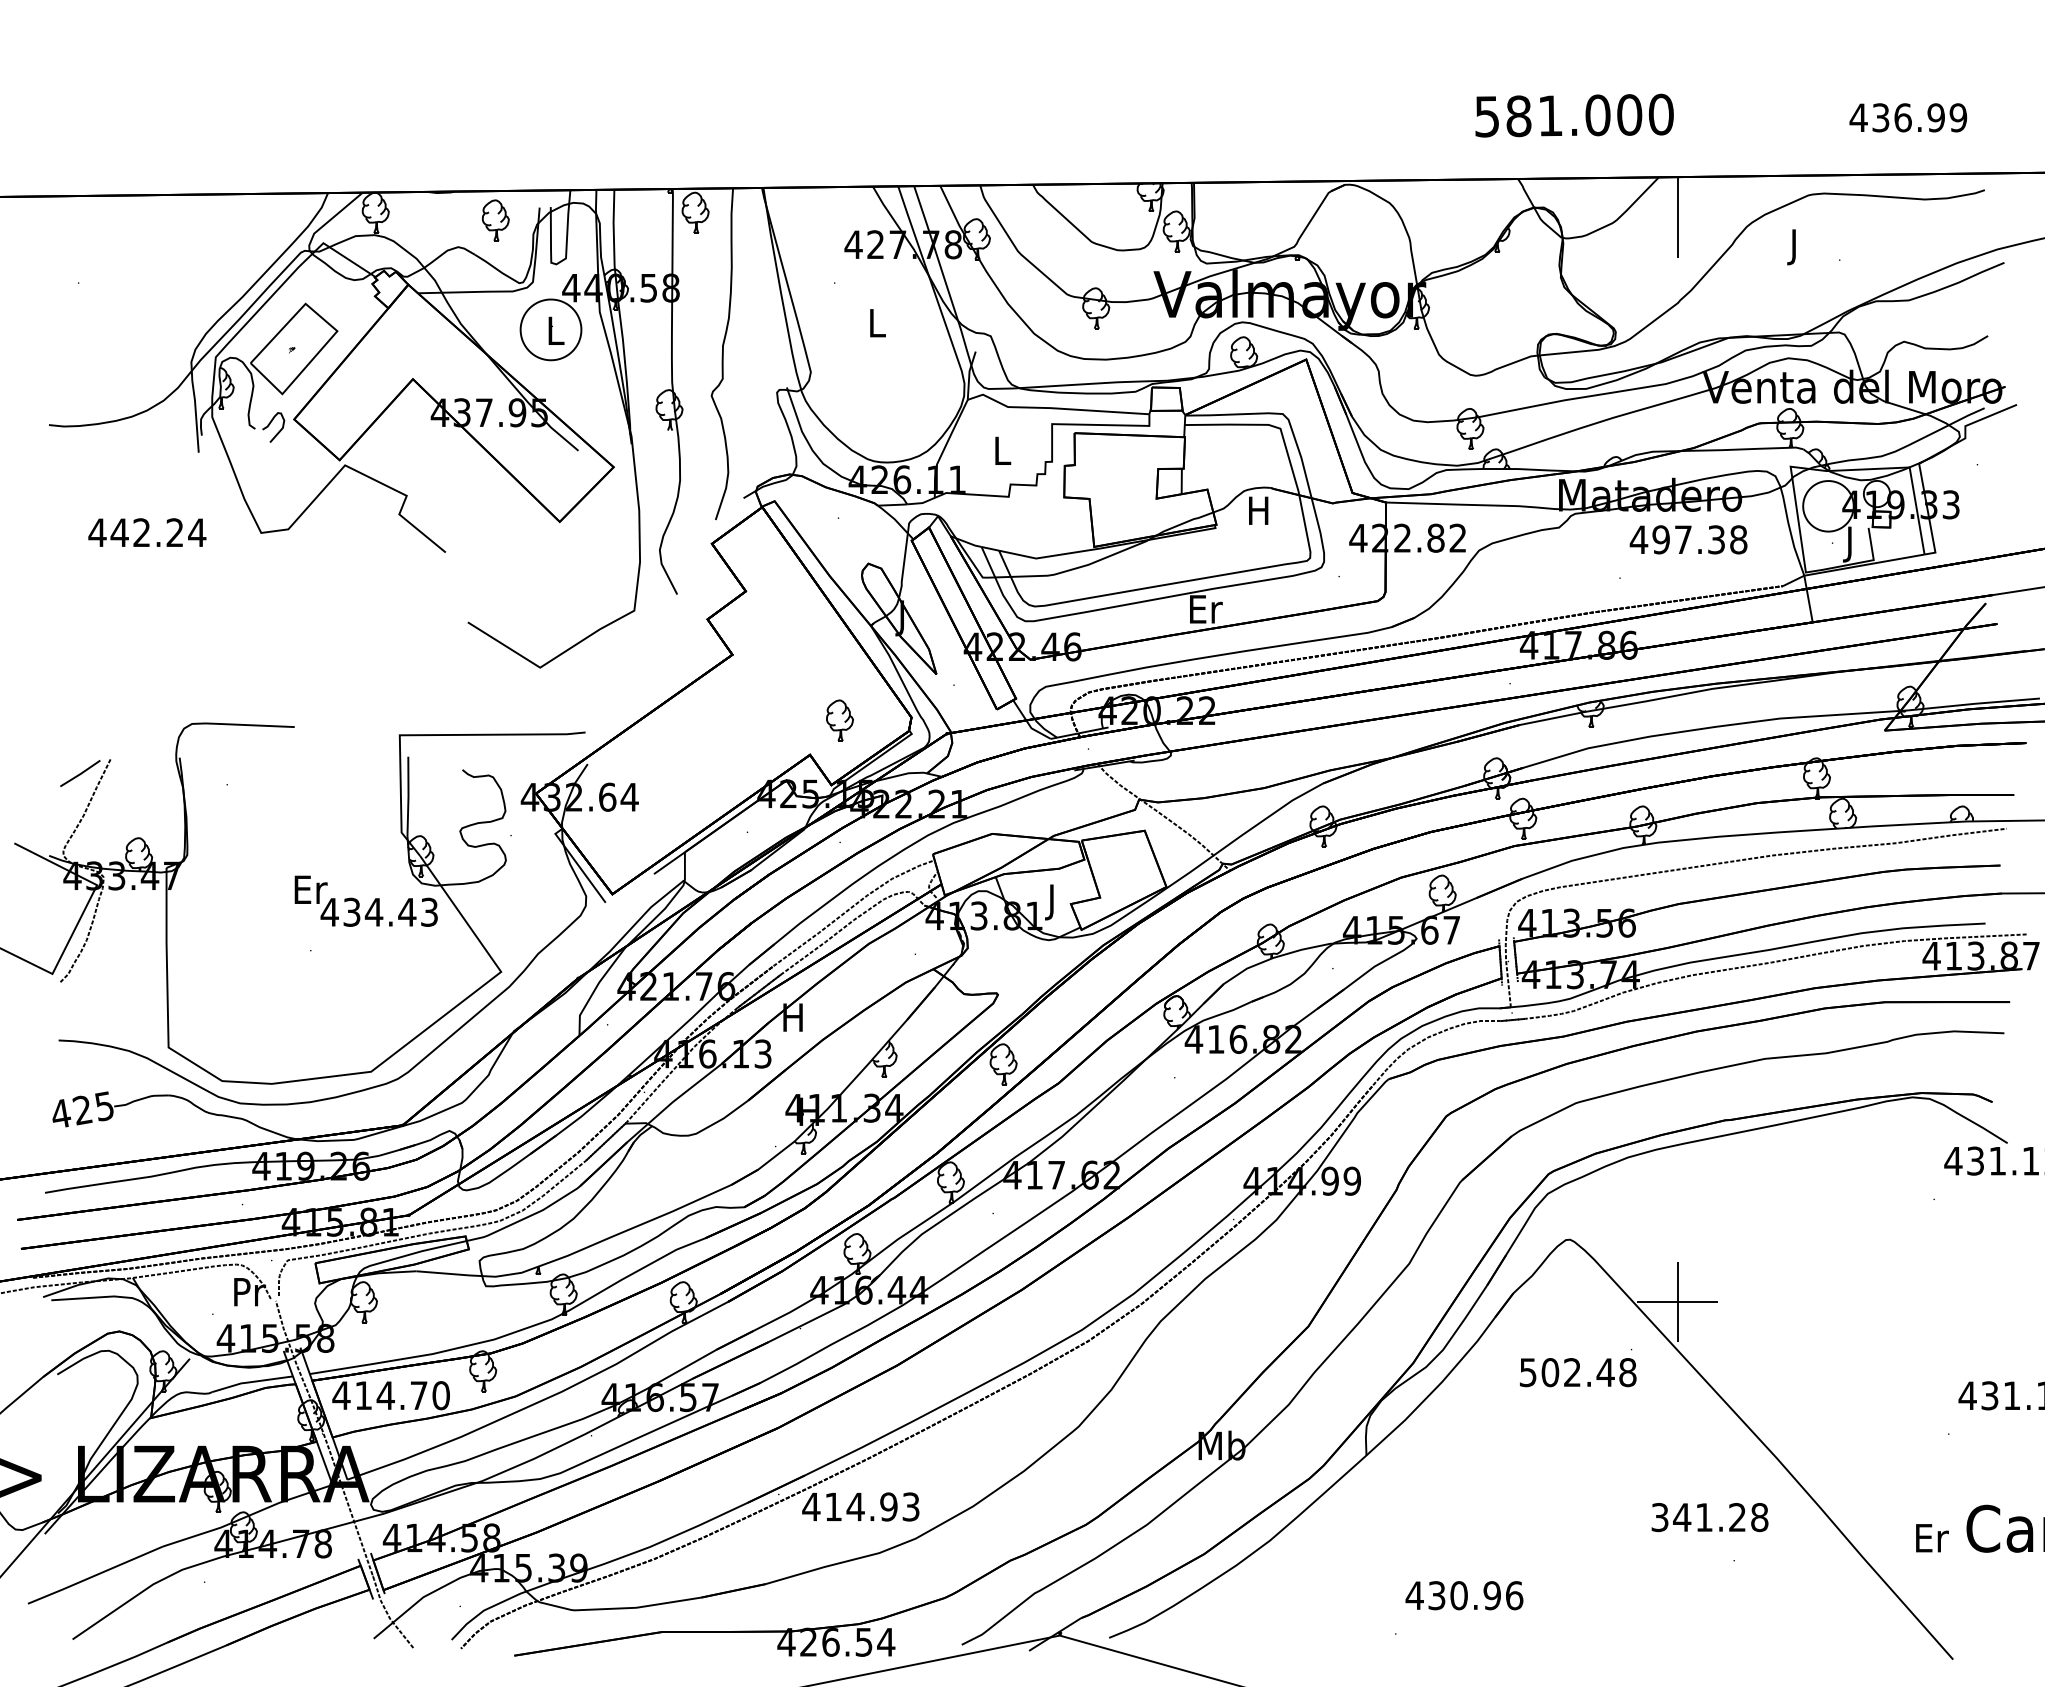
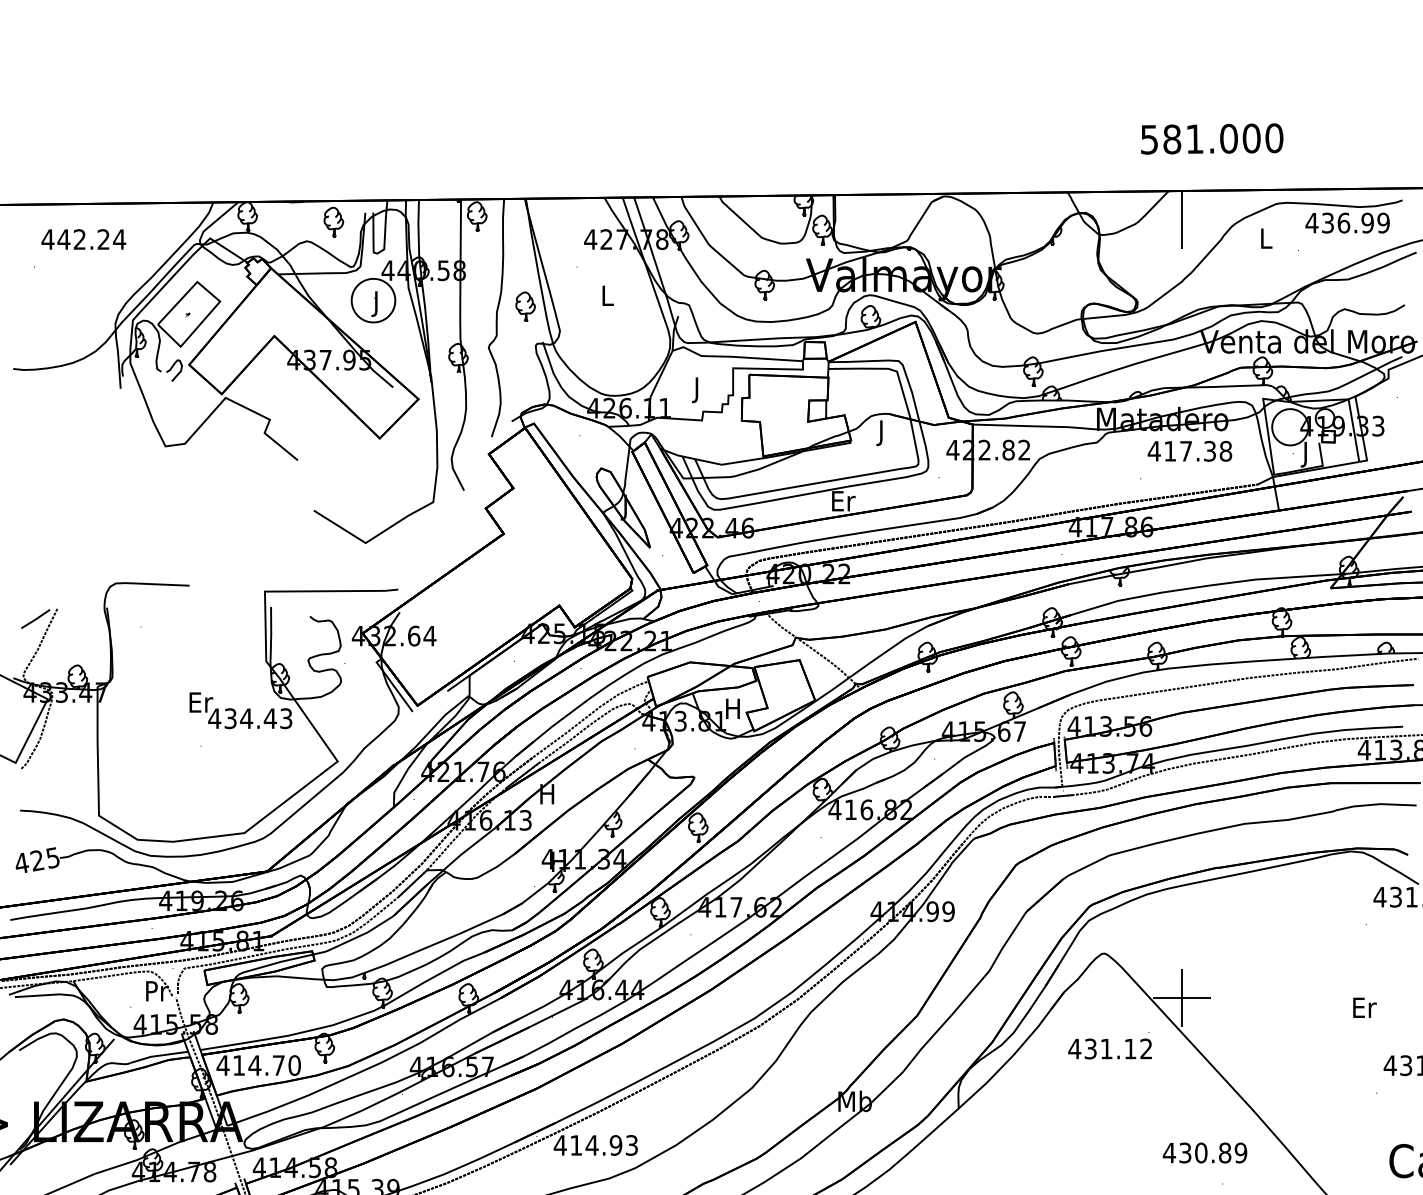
text: (1574, 115) -> (1212, 138), moved
text: (1908, 117) -> (1347, 222), moved
text: (1795, 247) -> (1266, 241), J -> L
text: (556, 334) -> (377, 303), L -> J
text: (1002, 454) -> (697, 390), L -> J
text: (1258, 514) -> (881, 433), H -> J
text: (147, 532) -> (83, 239), moved
text: (1660, 539) -> (1169, 451), 497.38 -> 417.38
part: (839, 720) -> (525, 306), moved
text: (1051, 902) -> (732, 711), J -> H
text: (1577, 1372) -> (1110, 1048), 502.48 -> 431.12
text: (1709, 1517) -> (1204, 1153), 341.28 -> 430.89
text: (1932, 1538) -> (1364, 1008), moved

